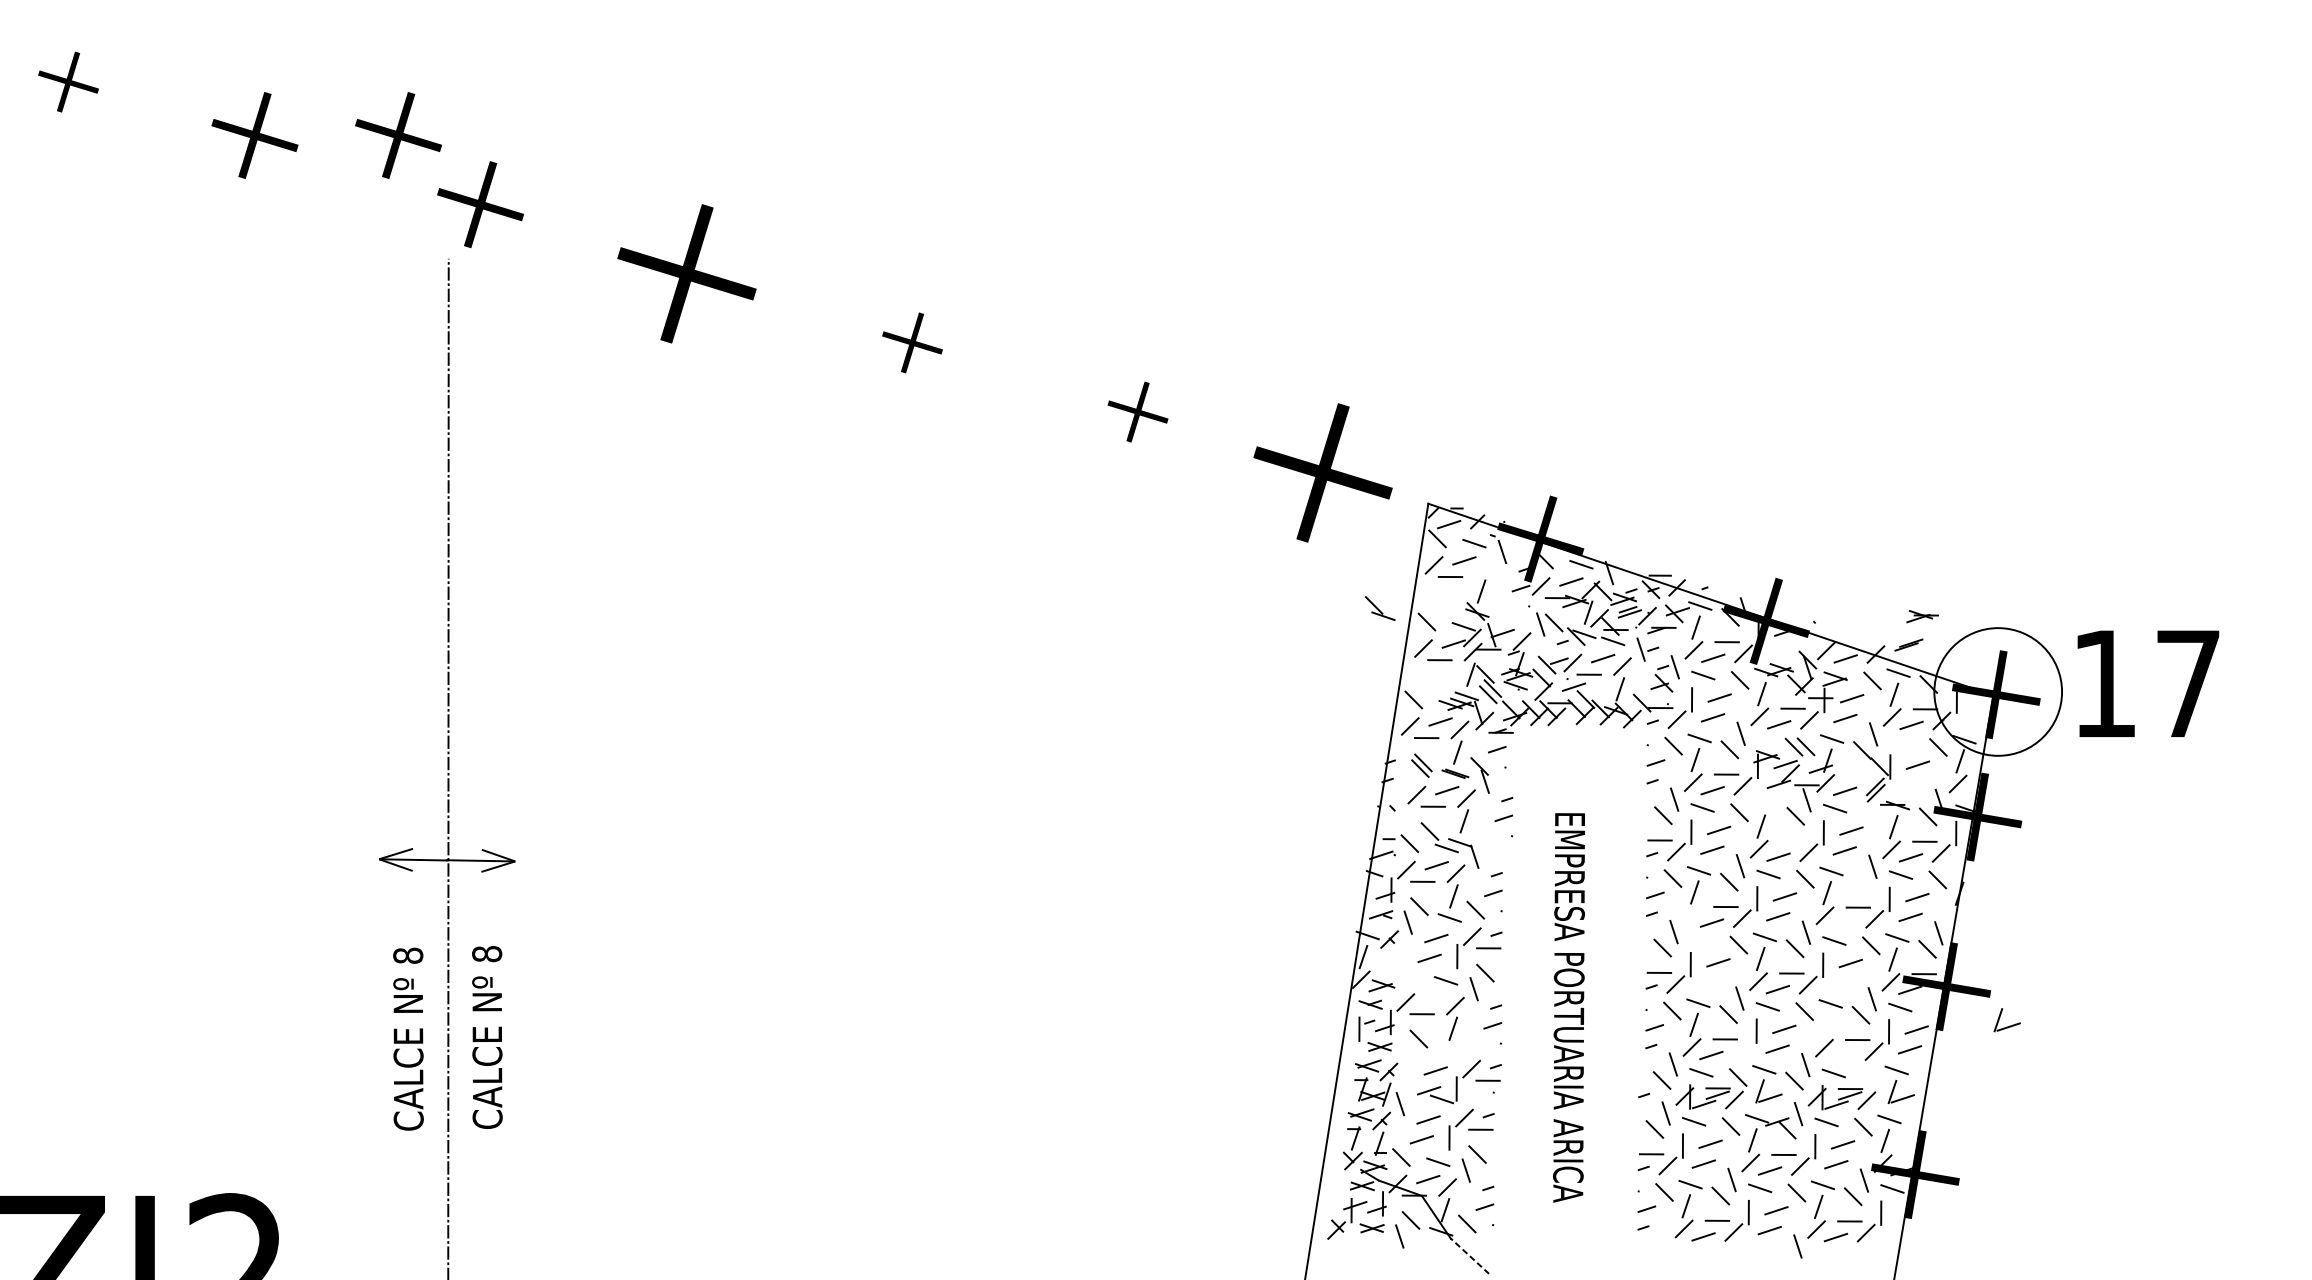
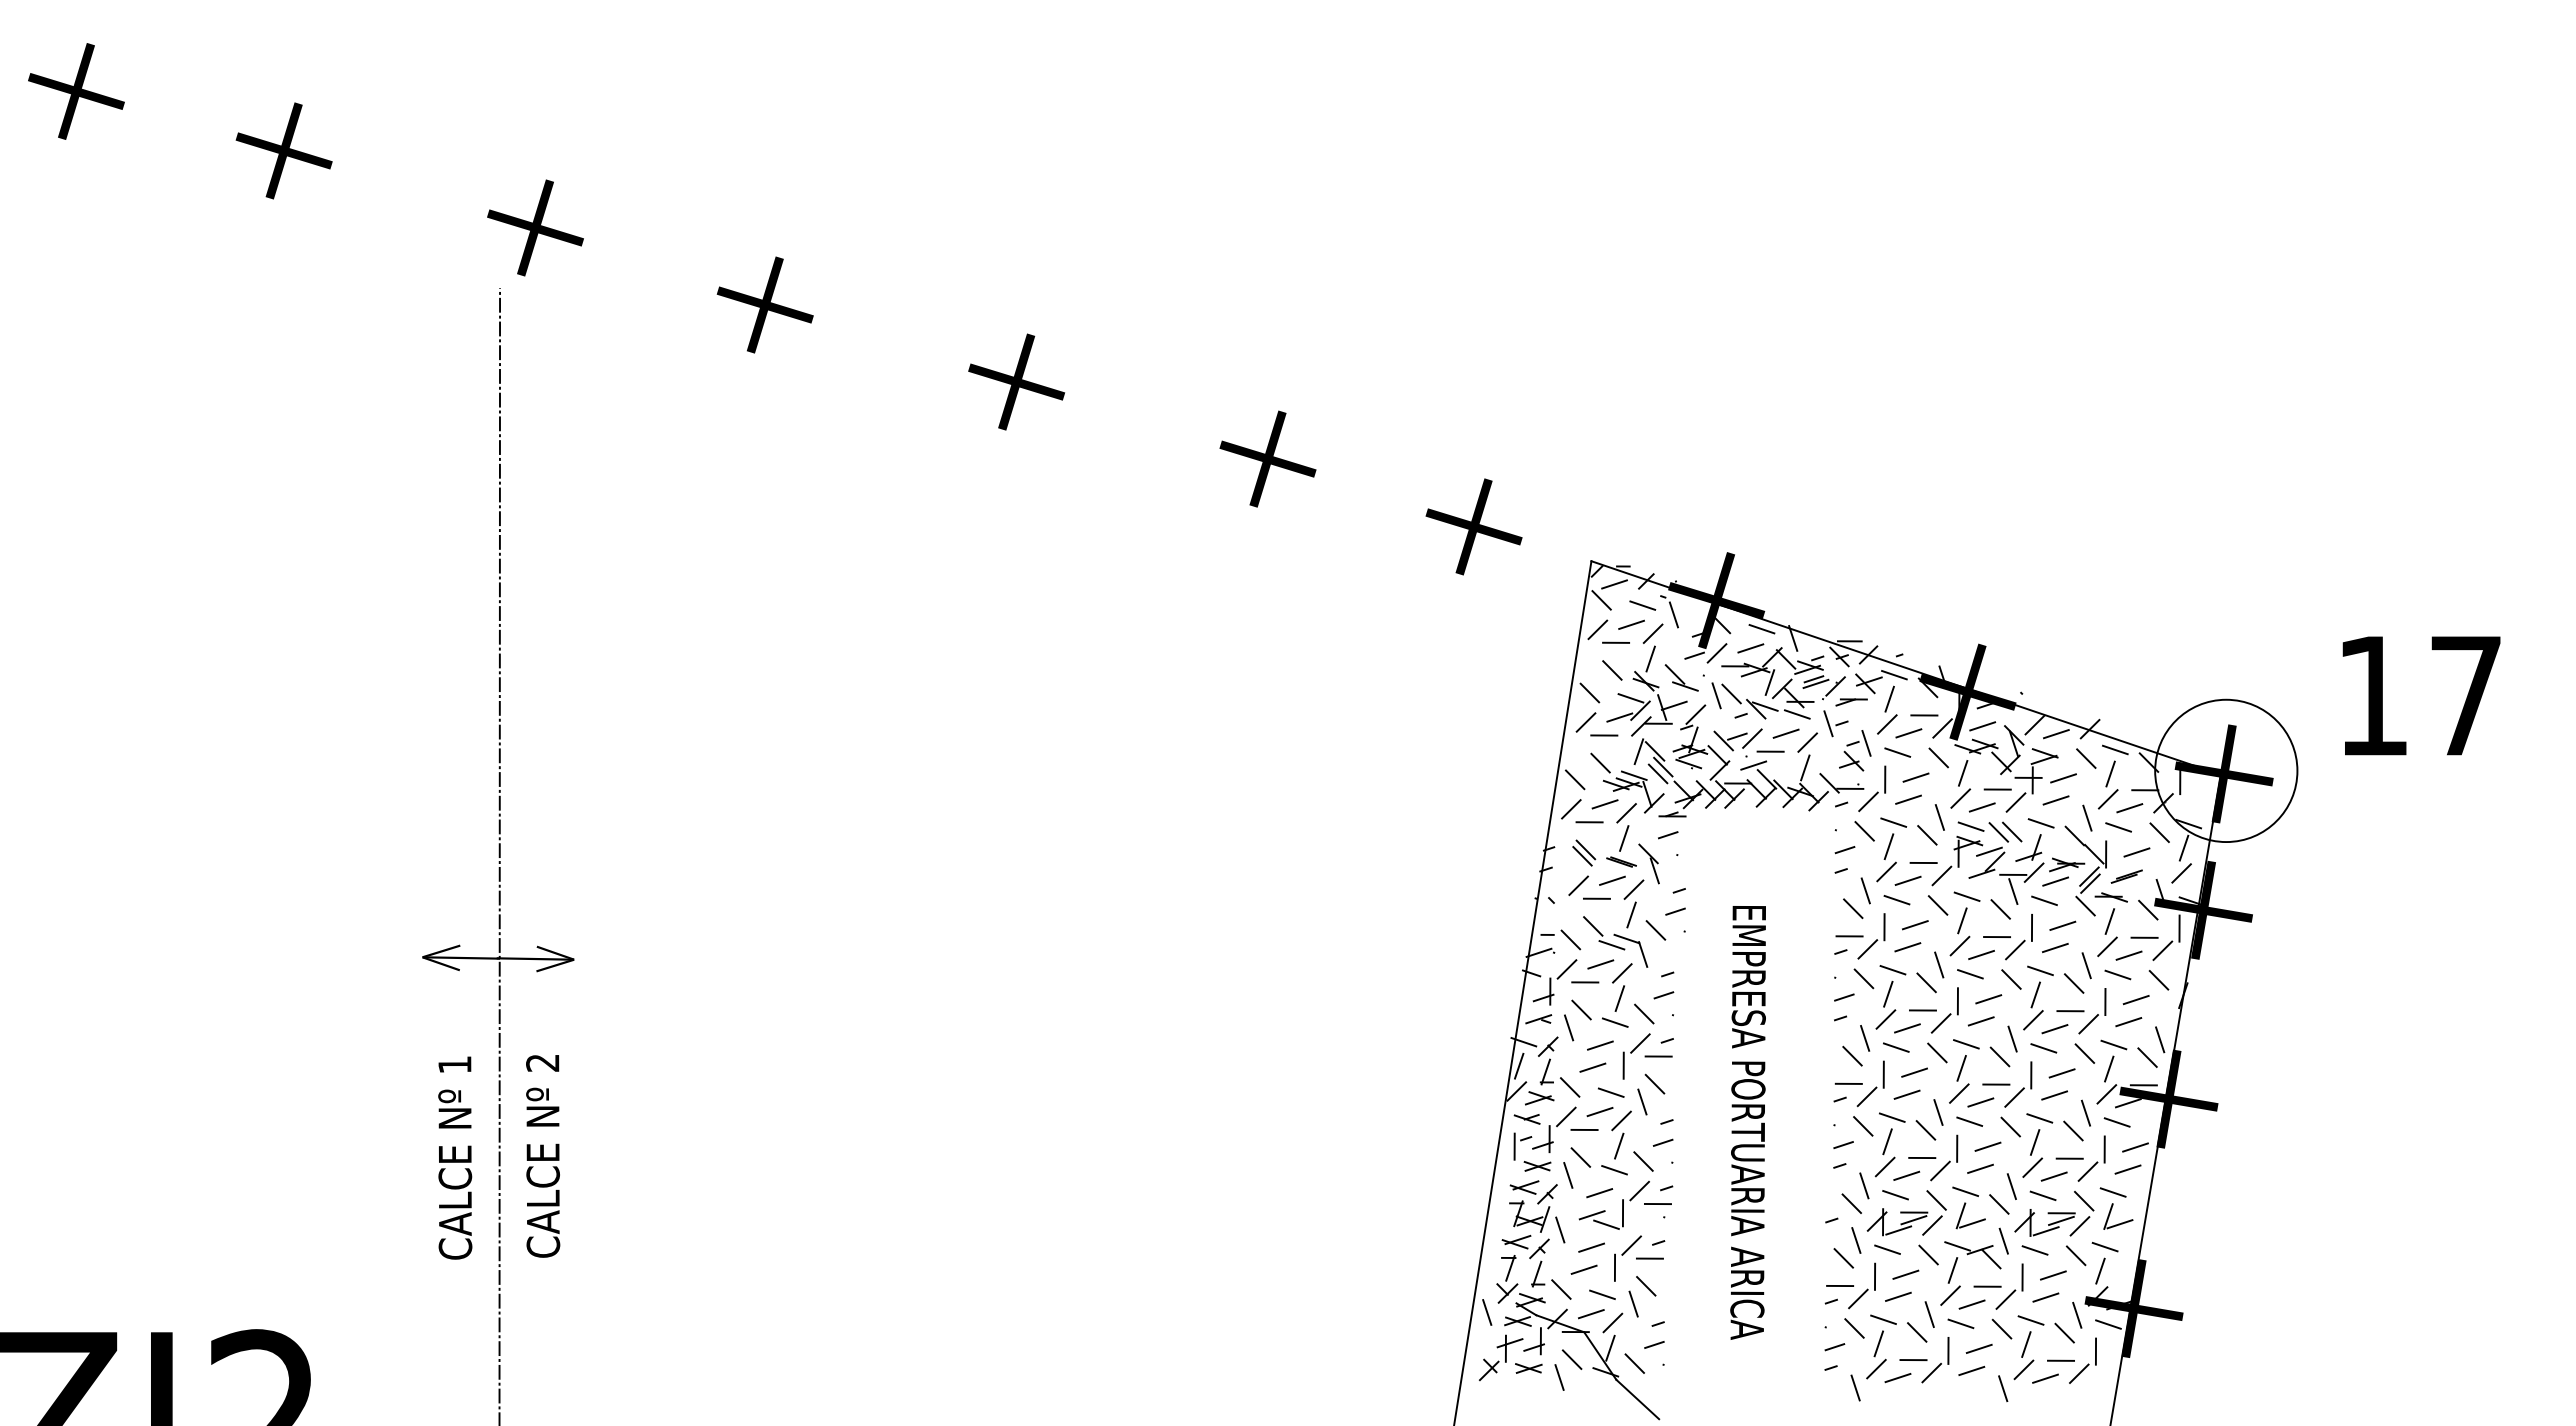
part: (68, 82) -> (76, 91), size x1.43
part: (397, 135) -> (443, 150), removed
part: (686, 273) -> (764, 304), size x0.62
part: (912, 342) -> (1016, 381), size x1.43
part: (1137, 411) -> (1267, 458), size x1.43
part: (1322, 472) -> (1473, 526), size x0.62
line: (1483, 568) -> (1652, 633), added
line: (1447, 601) -> (1612, 670), added
part: (1379, 608) -> (1681, 677), moved
part: (1922, 616) -> (2067, 864), moved
part: (1908, 644) -> (2126, 876), moved
line: (1779, 652) -> (1982, 726), added
text: (2148, 683) -> (2421, 695), moved
line: (1436, 684) -> (1600, 762), added
line: (1768, 741) -> (1970, 826), added
line: (1901, 742) -> (2118, 827), added
line: (1765, 804) -> (1966, 896), added
line: (1871, 812) -> (2085, 905), added
line: (1485, 835) -> (1655, 930), added
line: (1792, 841) -> (1997, 937), added
line: (1861, 882) -> (2073, 983), added
line: (1692, 915) -> (1885, 1019), added
line: (1844, 924) -> (2054, 1029), added
line: (1701, 940) -> (1895, 1047), added
text: (486, 953) -> (542, 1062), 8 -> 2
text: (407, 955) -> (454, 1064), 8 -> 1
part: (1399, 967) -> (1559, 1077), added
line: (1711, 982) -> (1906, 1094), added
line: (1844, 983) -> (2054, 1095), added
line: (1435, 997) -> (1599, 1111), added
line: (1826, 1025) -> (2034, 1142), added
part: (2010, 1025) -> (2239, 1142), removed
line: (1475, 1042) -> (1643, 1161), added
line: (1449, 1050) -> (1614, 1170), added
line: (1741, 1050) -> (1940, 1170), added
line: (1407, 1055) -> (1568, 1175), added
line: (1843, 1056) -> (2053, 1176), added
line: (1870, 1077) -> (2084, 1200), added
line: (1335, 1178) -> (1487, 1312), added
line: (1665, 1245) -> (1855, 1387), added
line: (1469, 1256) -> (1637, 1399), dashed -> solid

